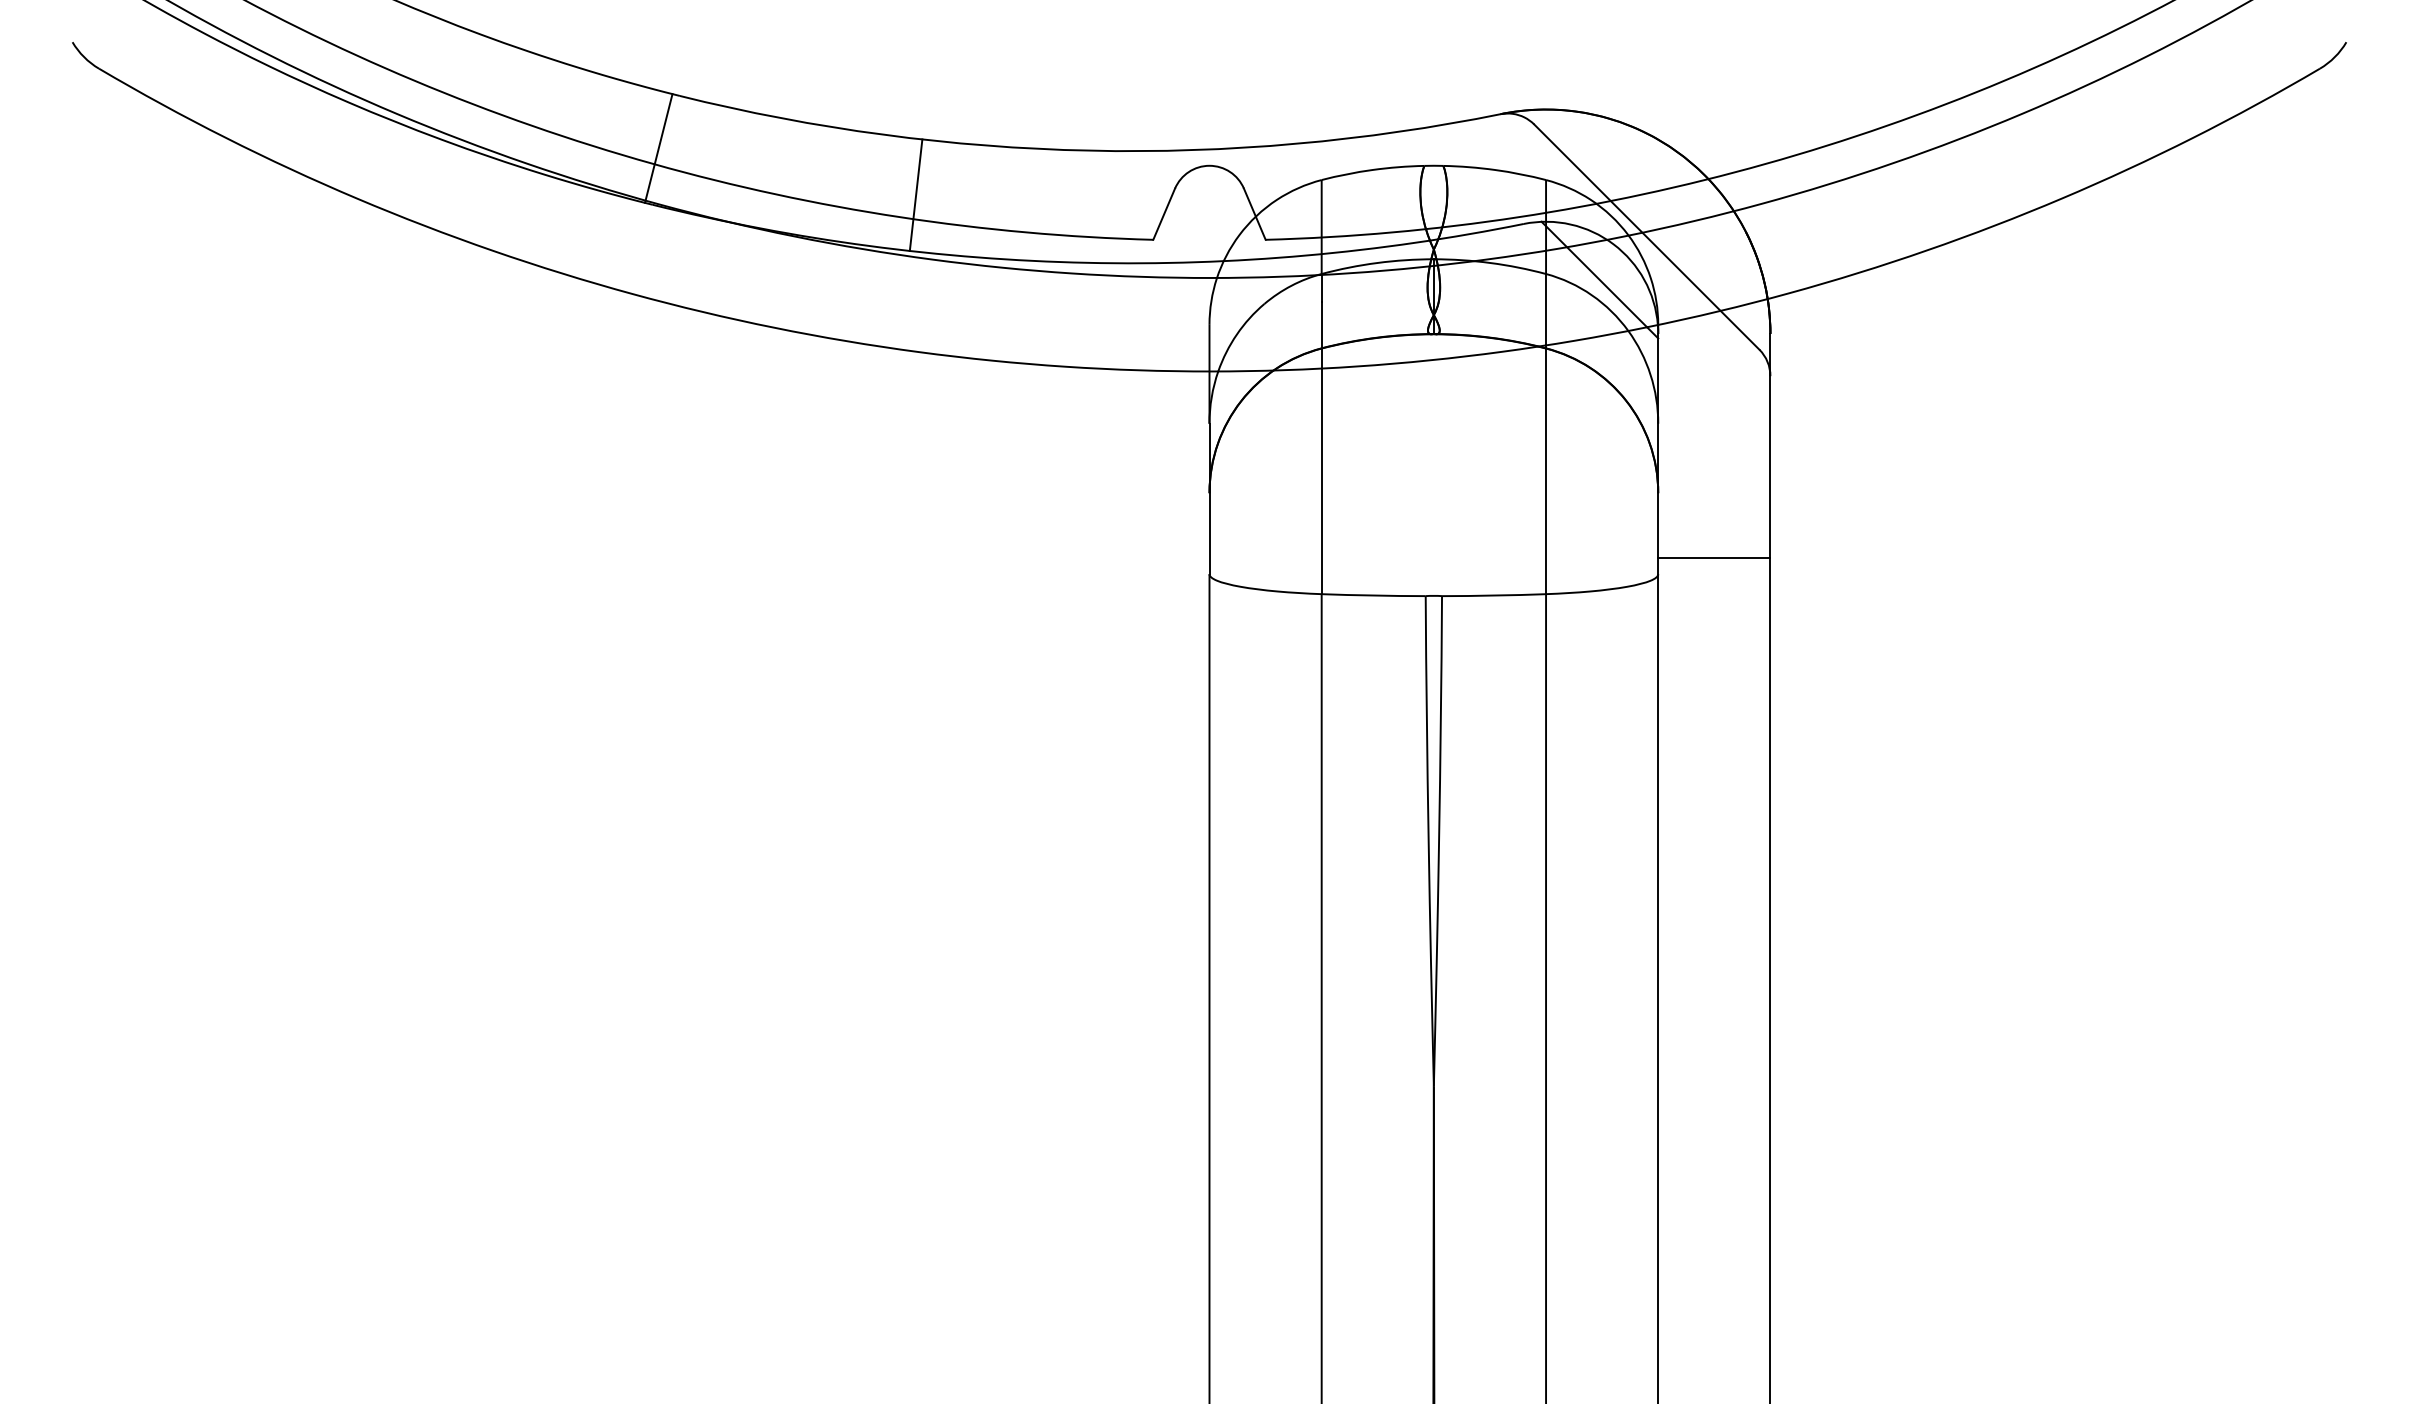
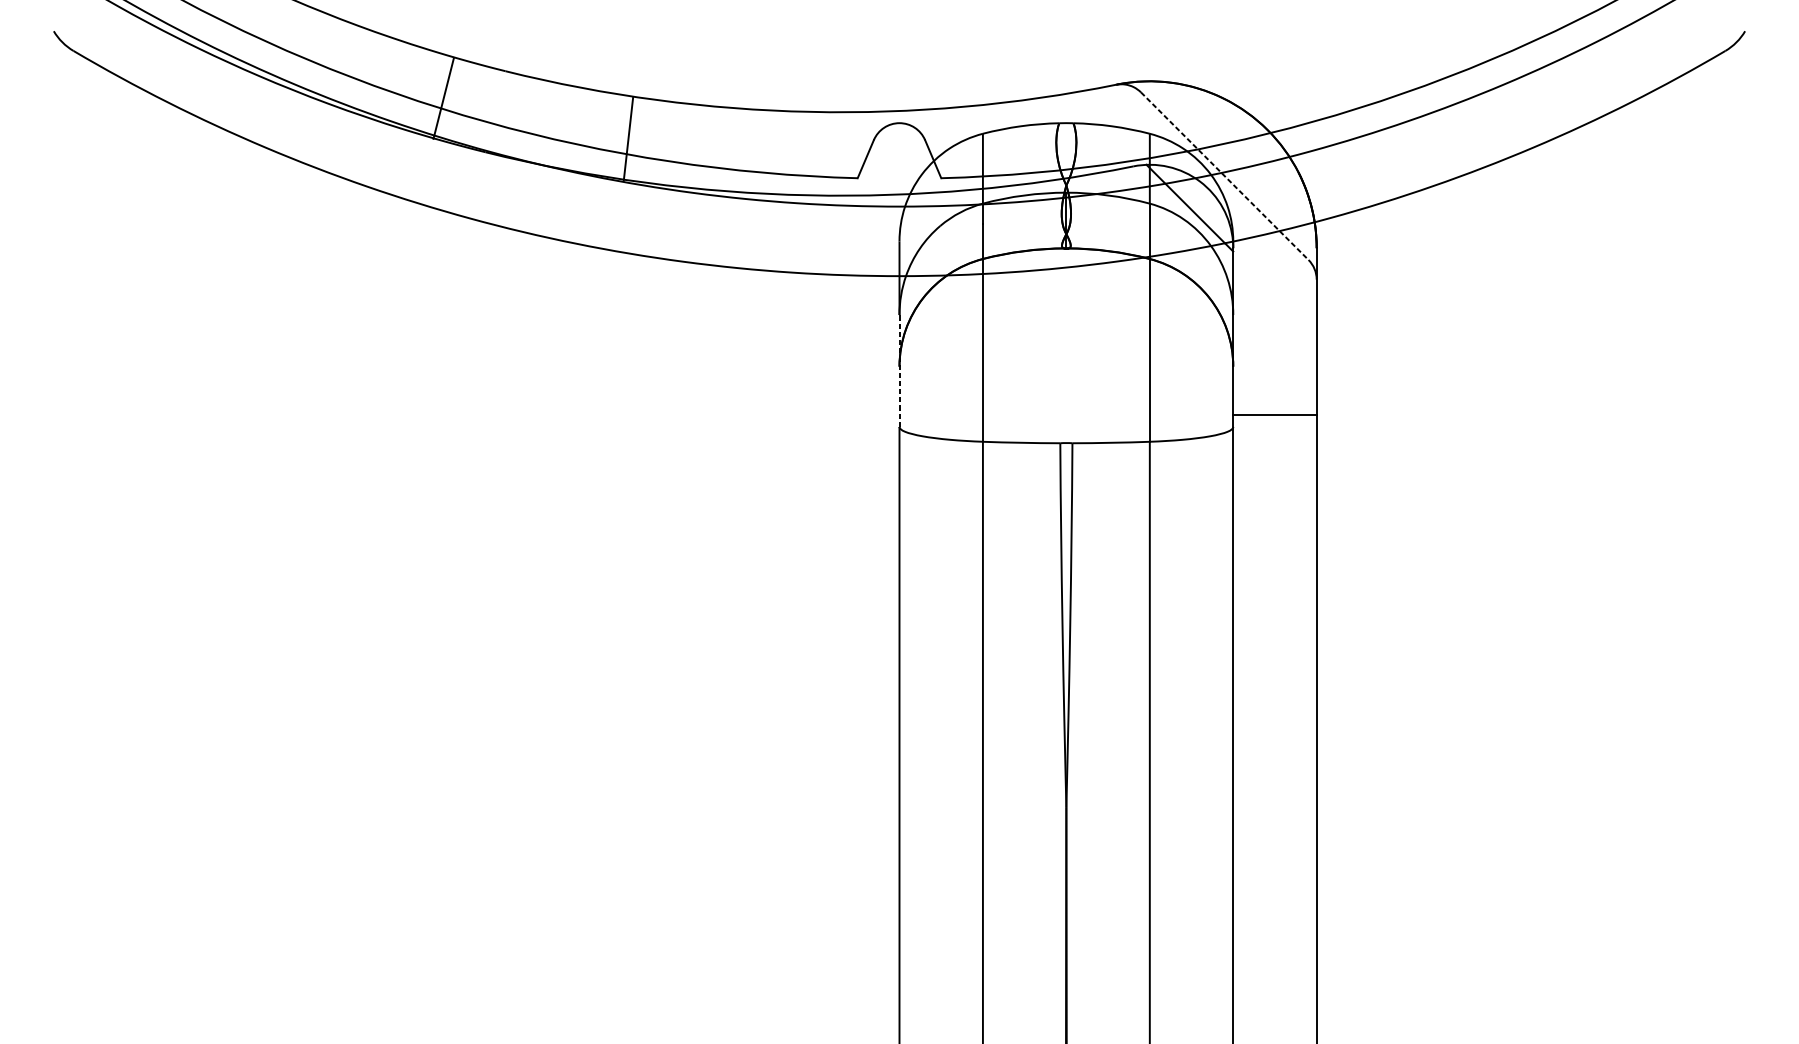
line: (658, 148) -> (443, 98), moved
line: (915, 194) -> (628, 138), moved
line: (1647, 237) -> (1225, 176), solid -> dashed
line: (1209, 498) -> (899, 370), solid -> dashed

